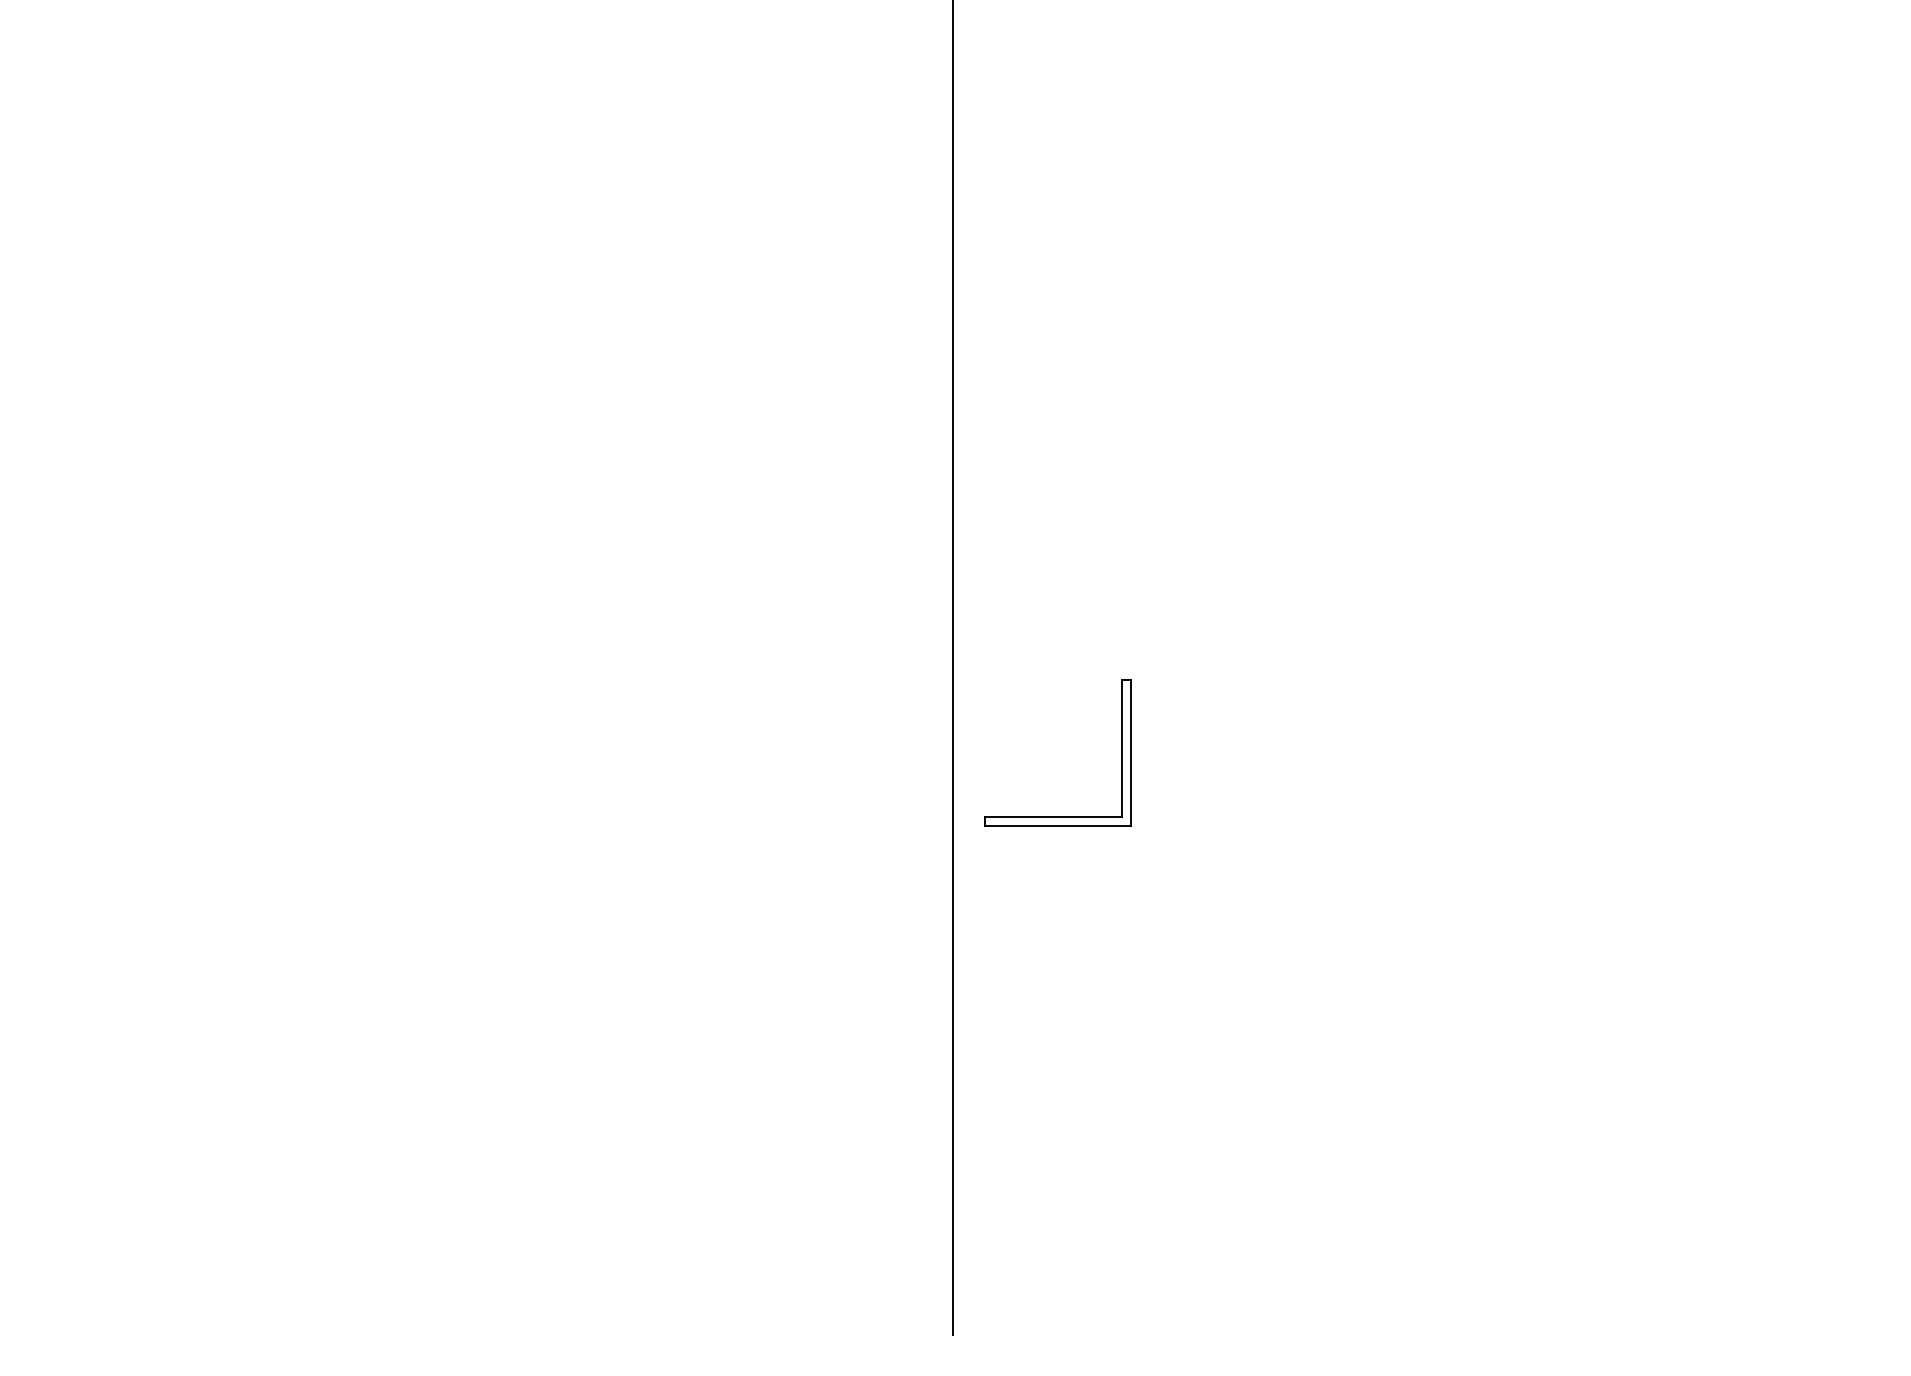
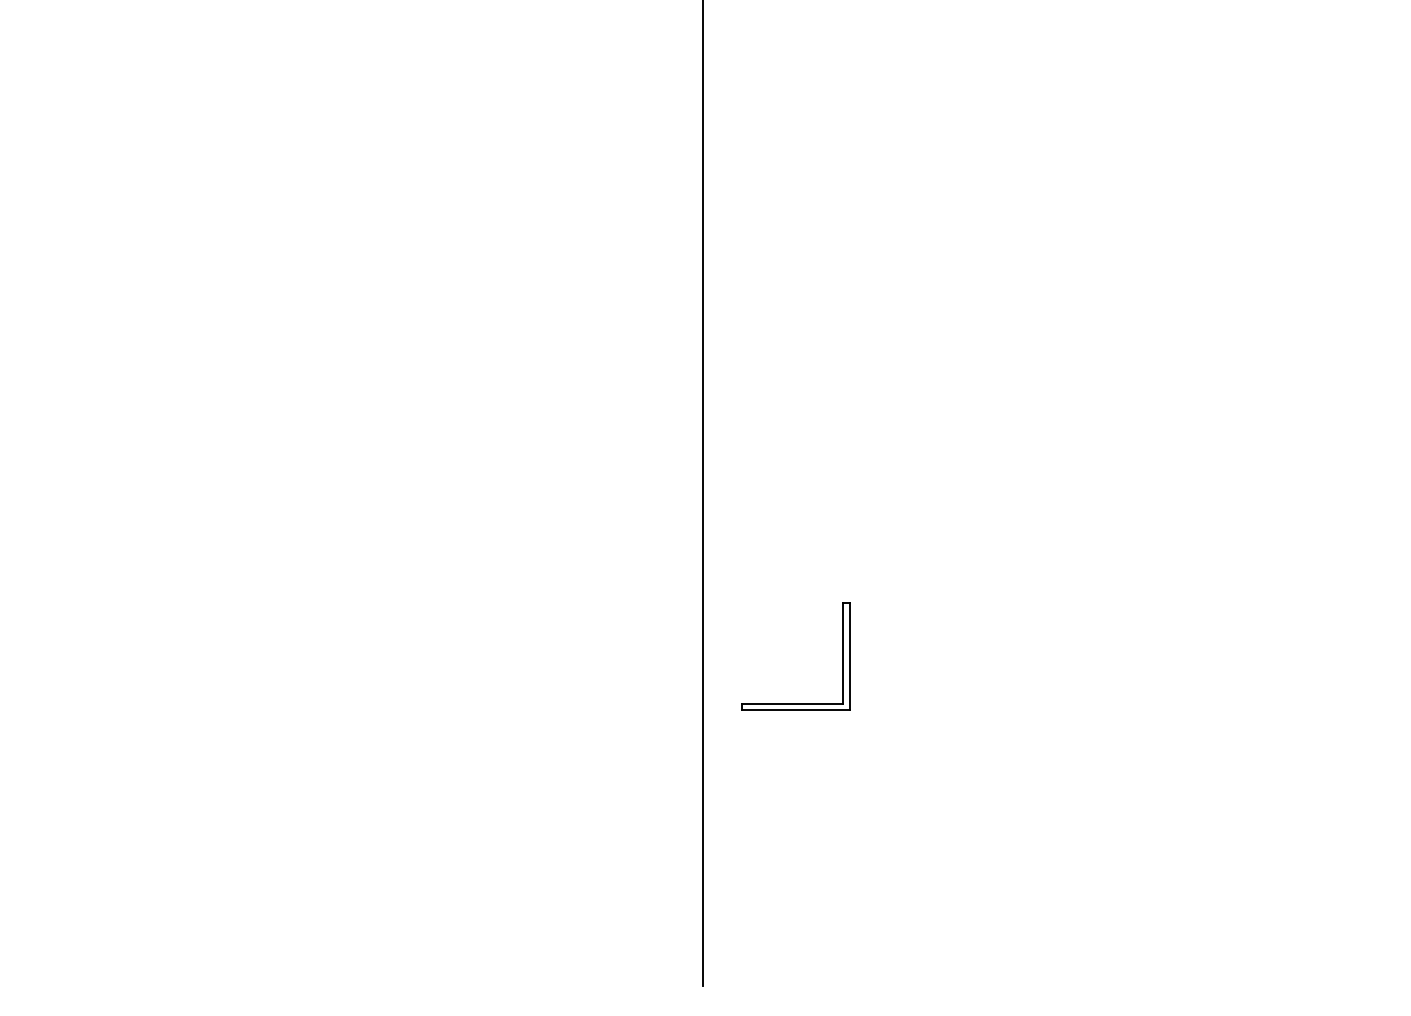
part: (1121, 752) -> (842, 656), moved

